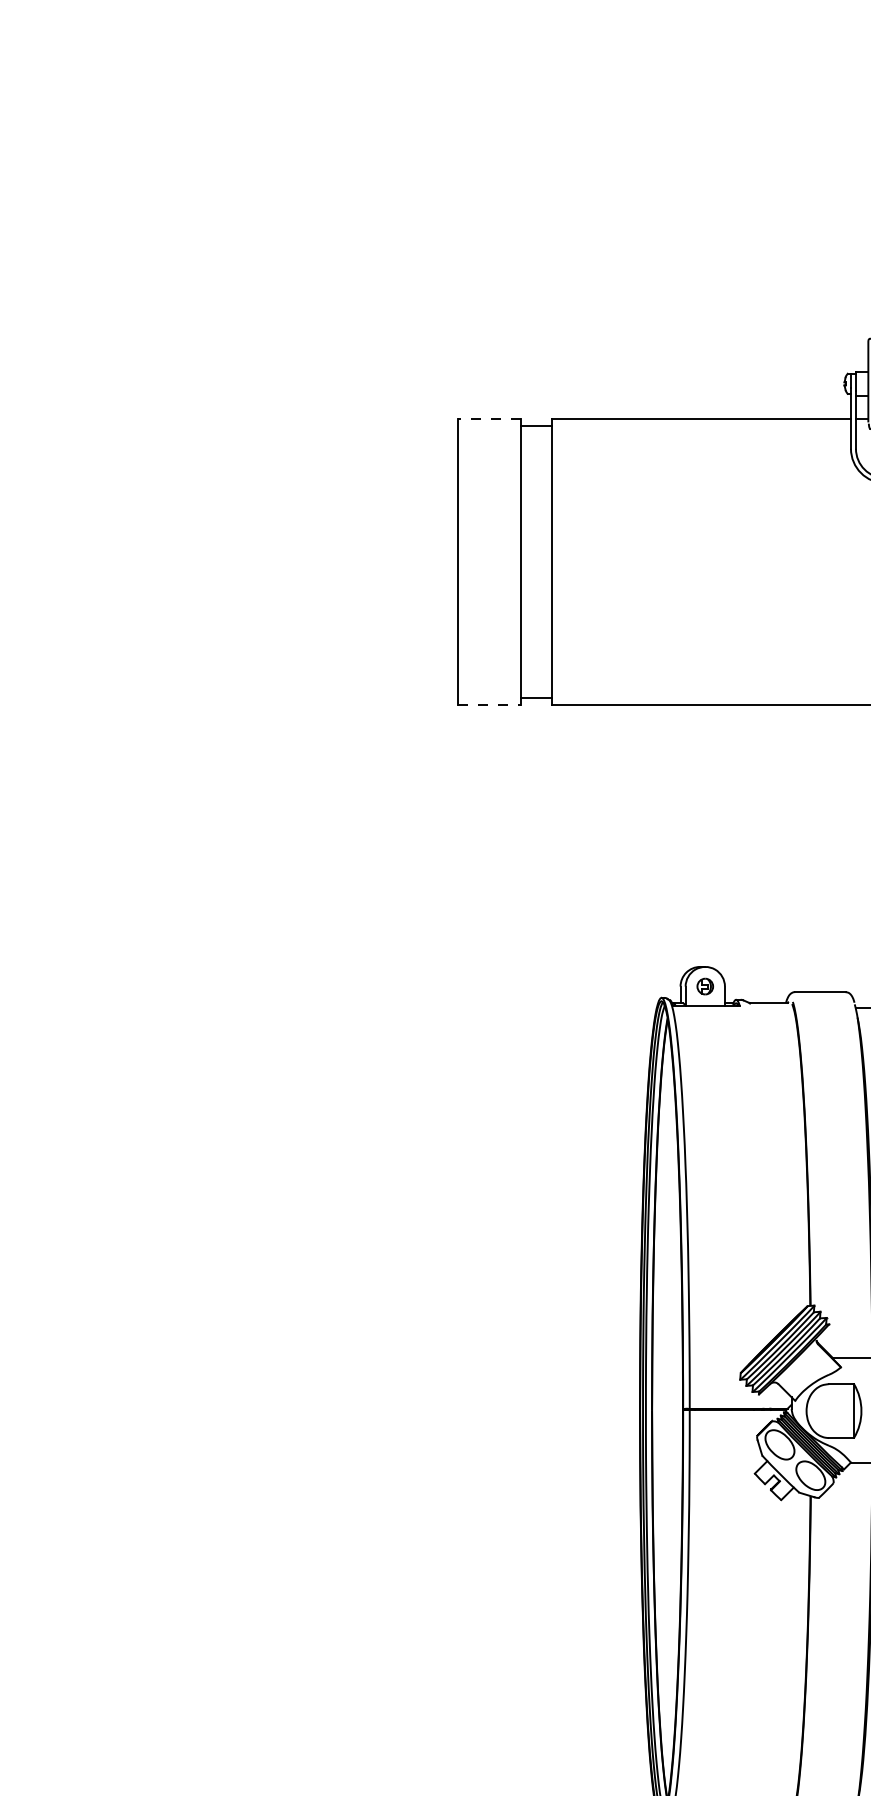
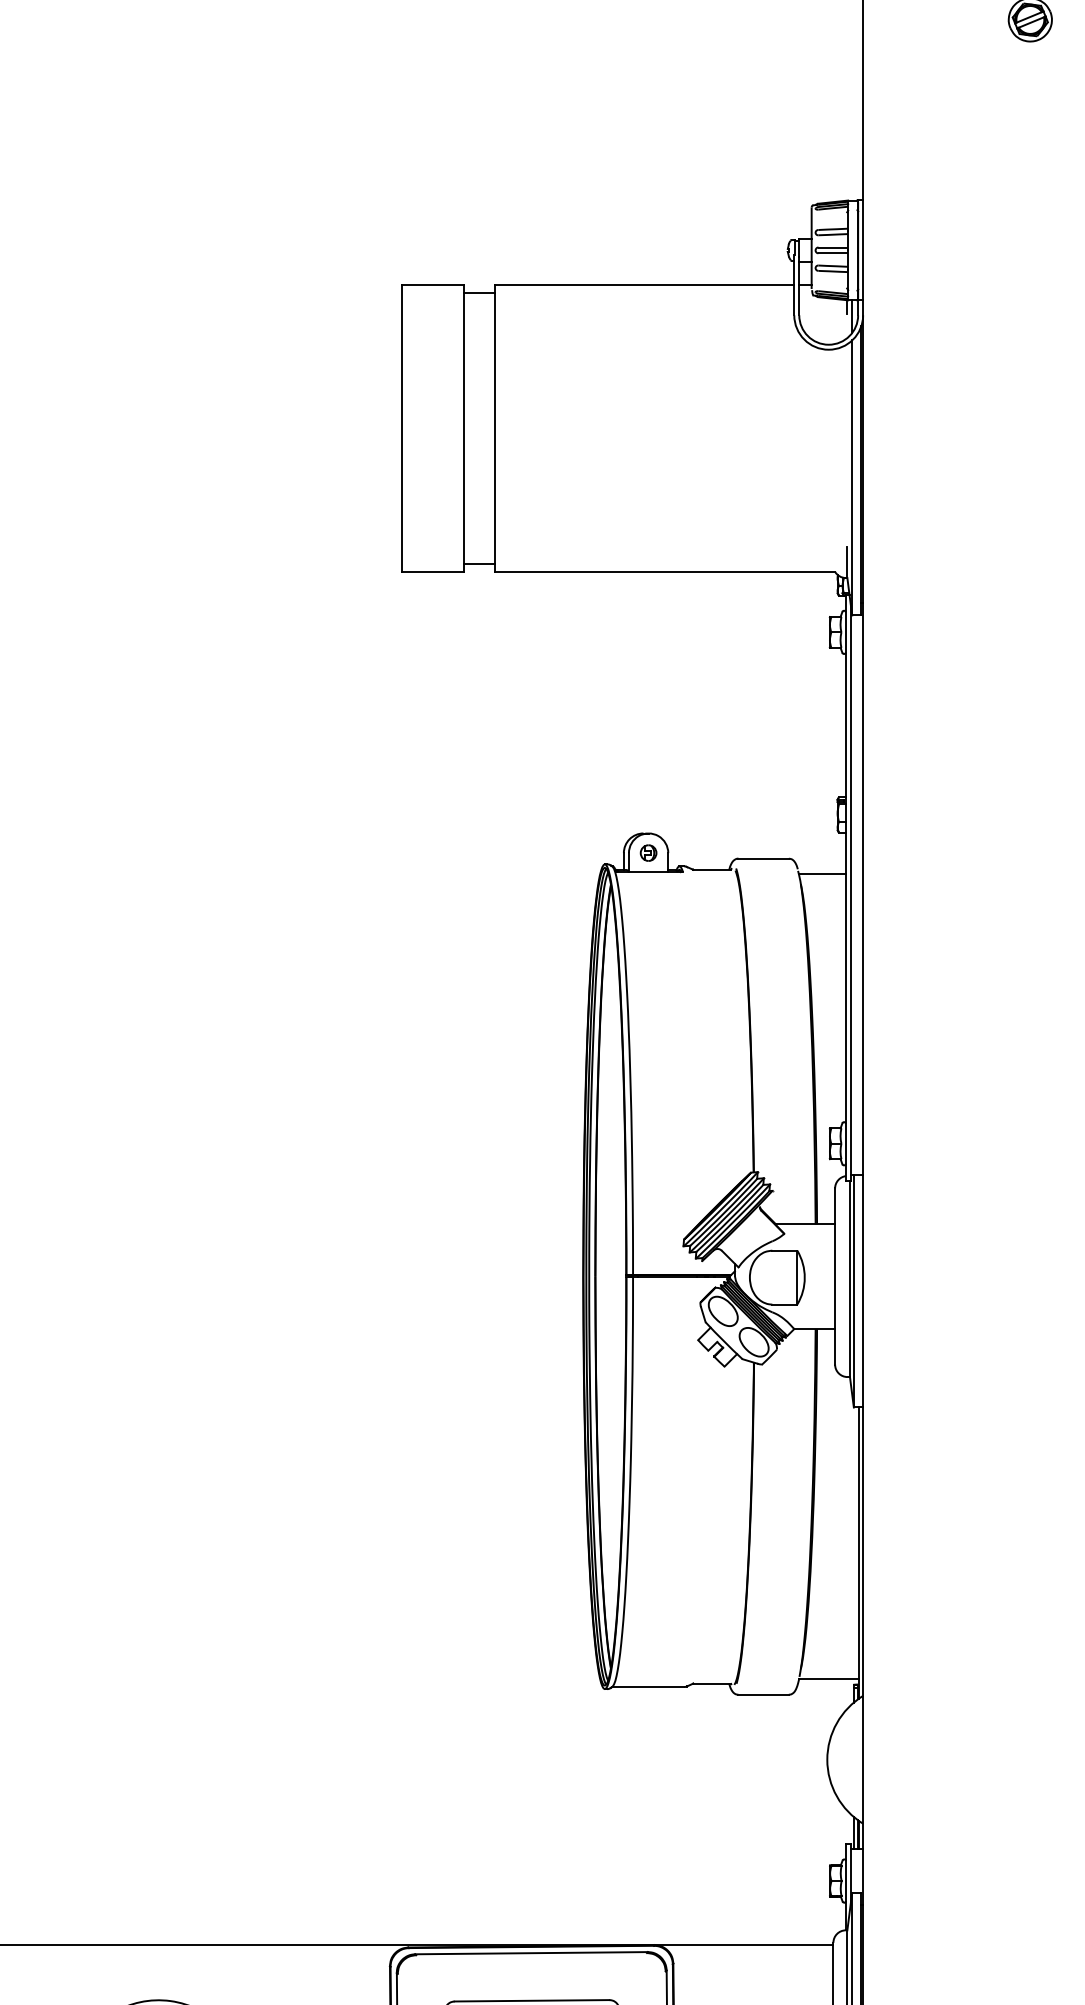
line: (489, 418) -> (432, 285), dashed -> solid
line: (490, 704) -> (433, 571), dashed -> solid

